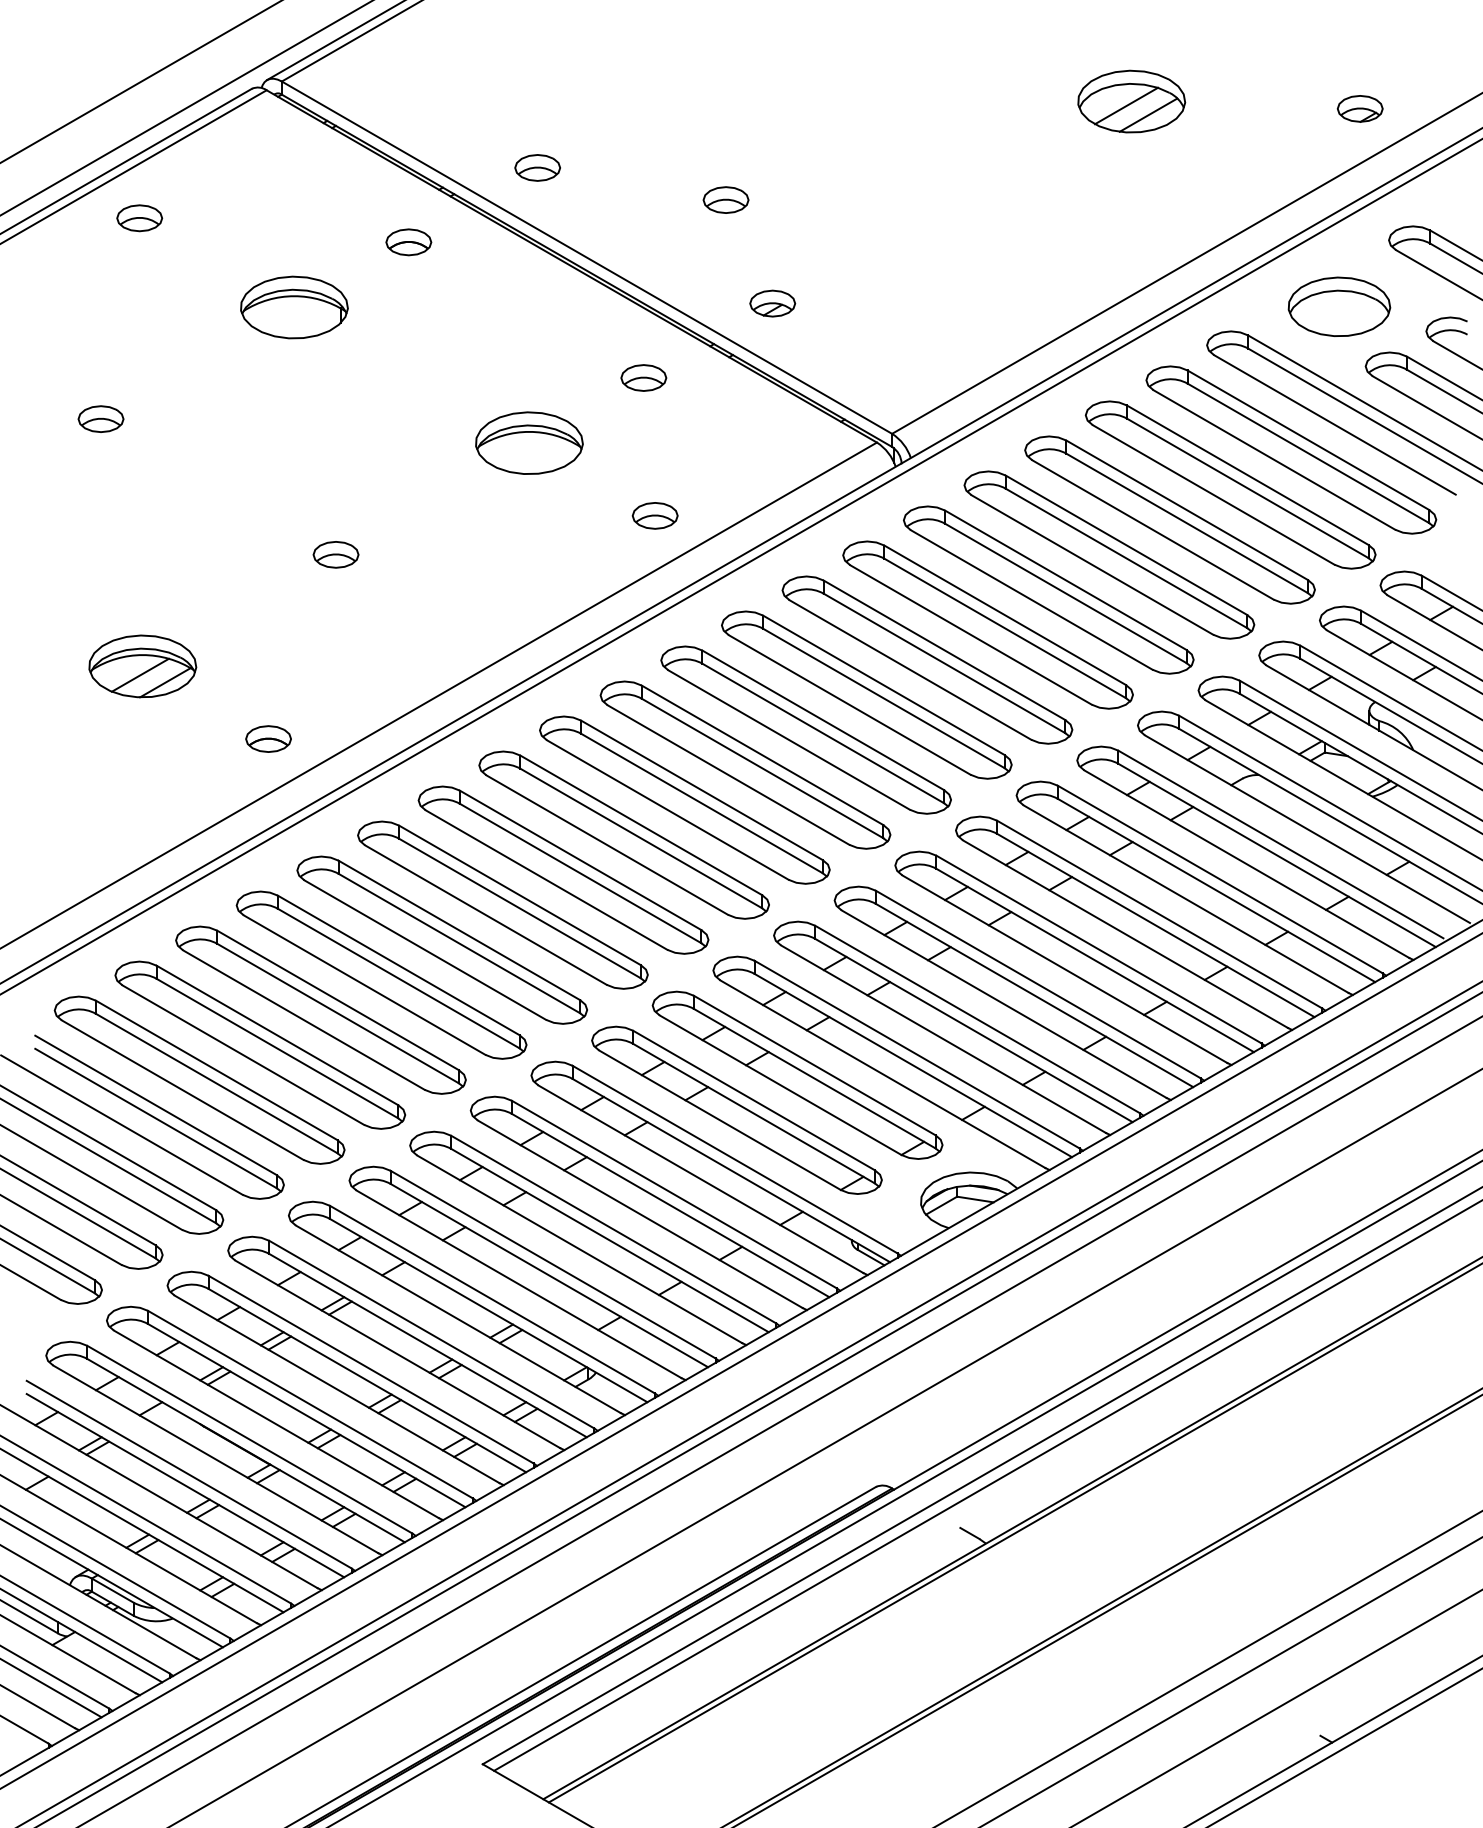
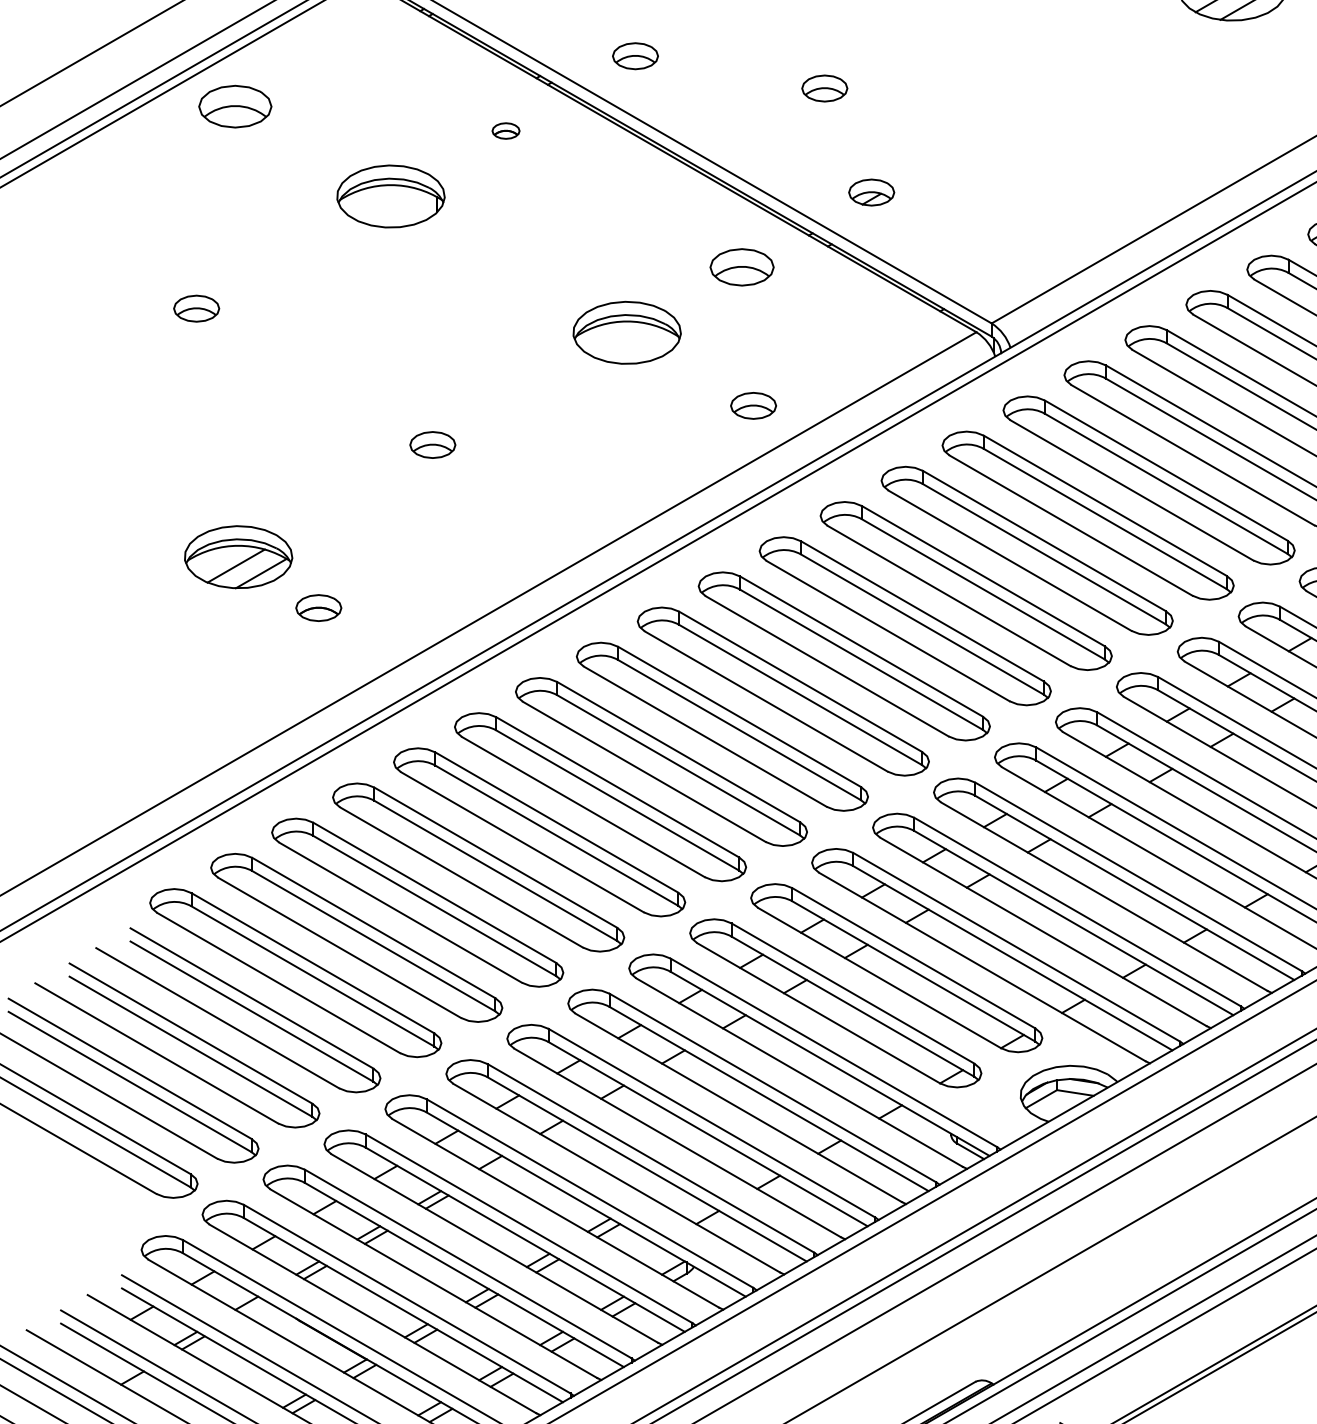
part: (139, 218) -> (235, 107), size x1.6
part: (408, 242) -> (505, 131), size x0.6
part: (643, 377) -> (741, 266), size x1.4
part: (268, 738) -> (318, 607), moved

